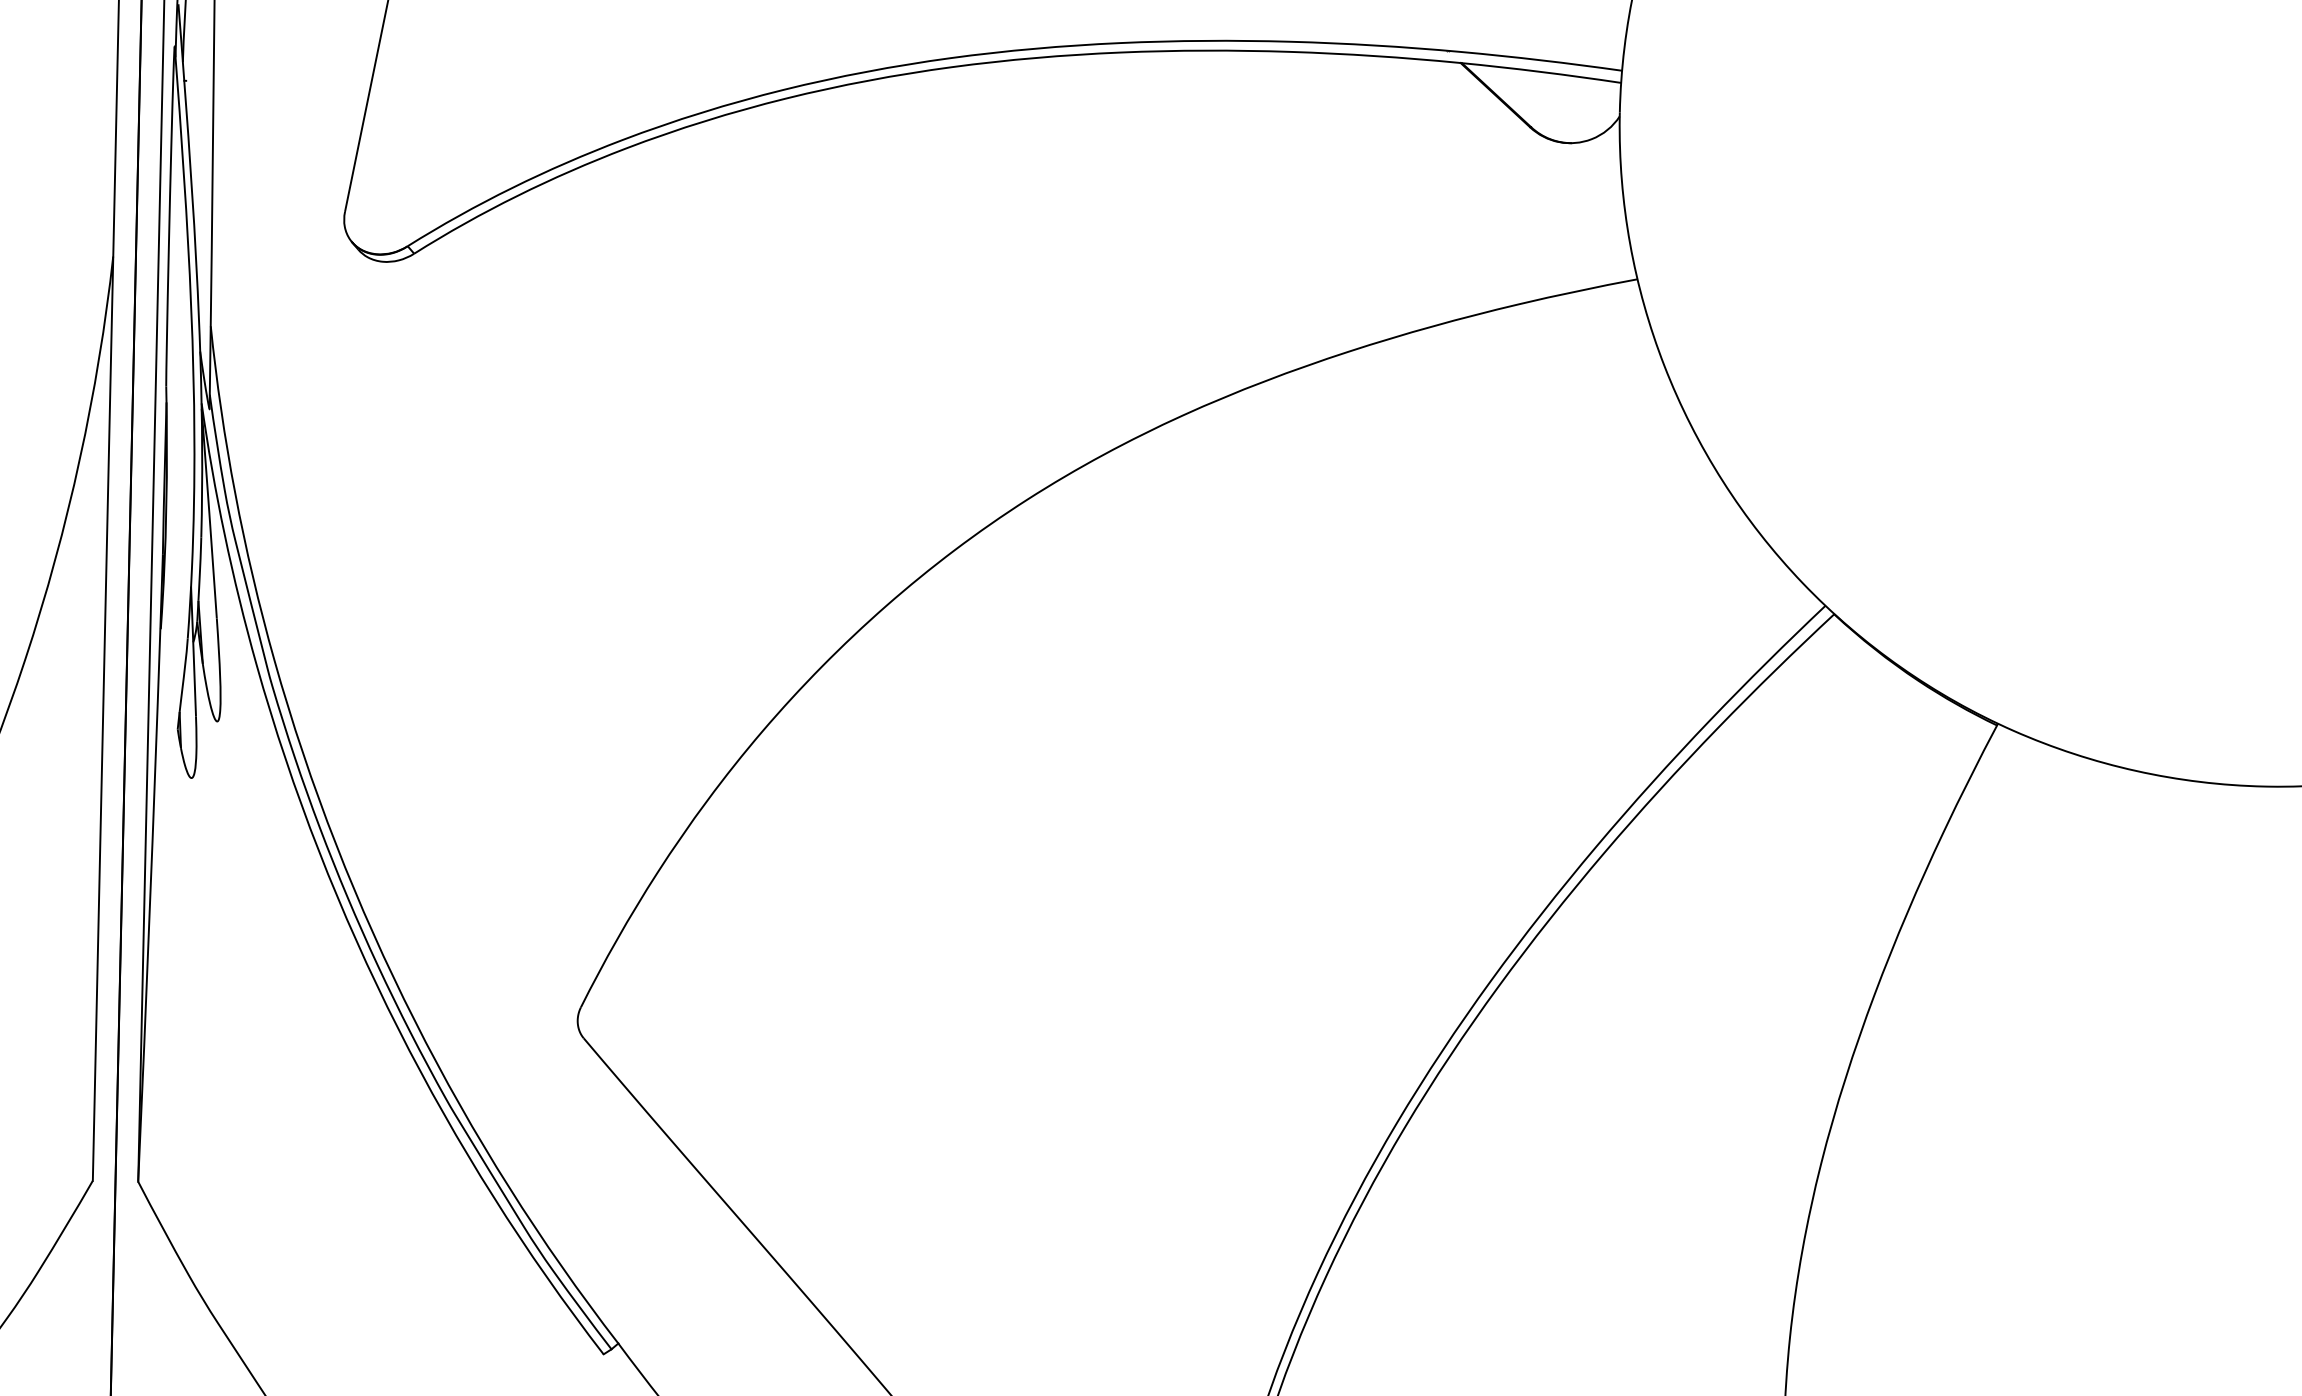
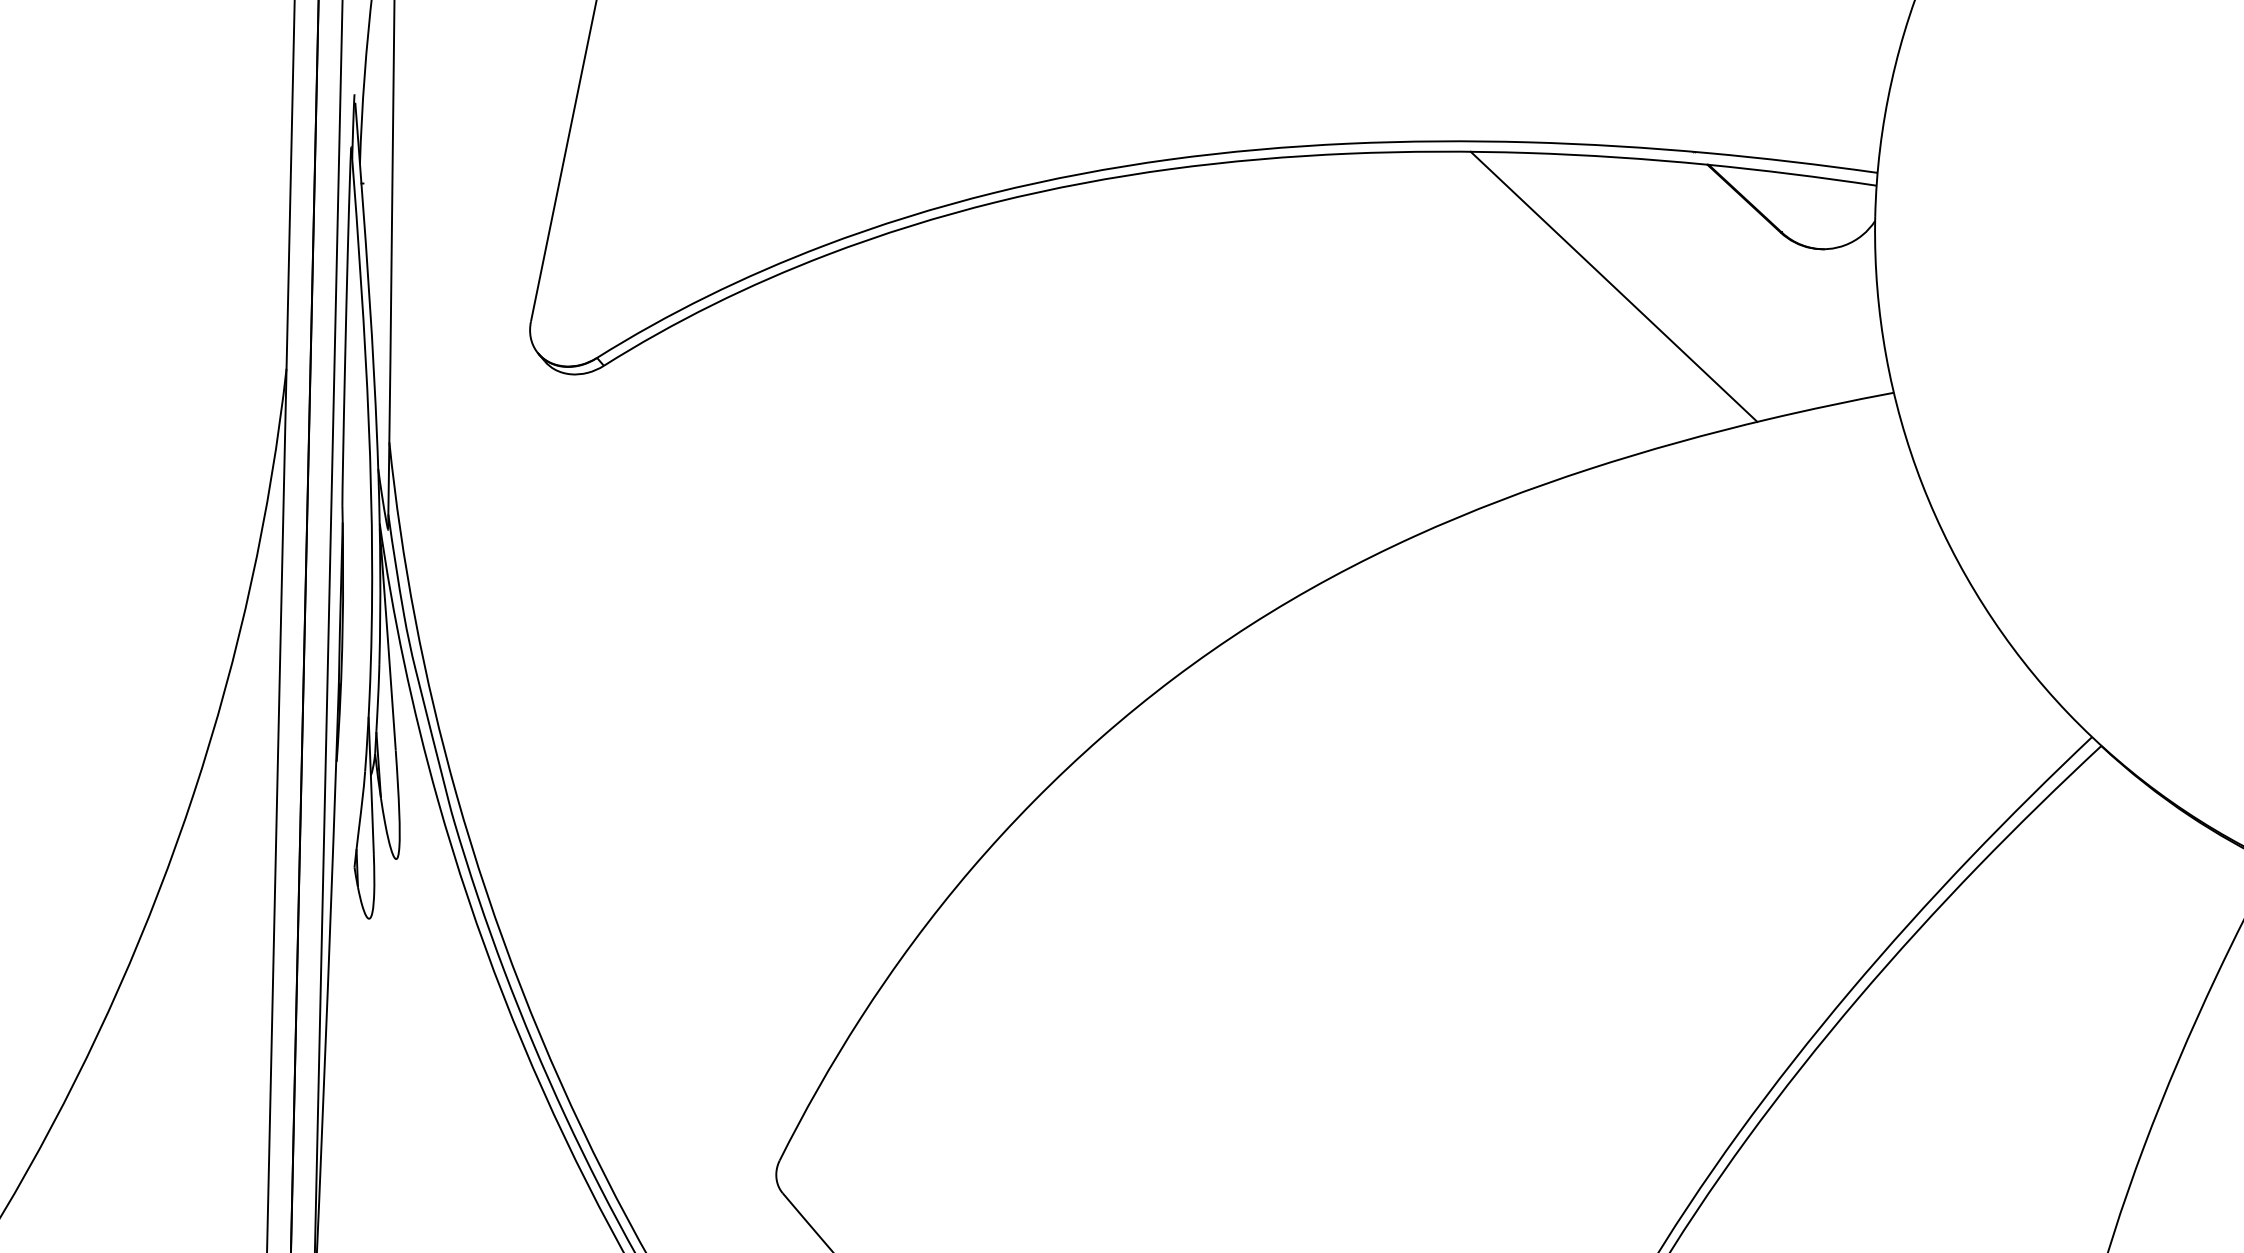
line: (1372, 178) -> (1614, 286), added

